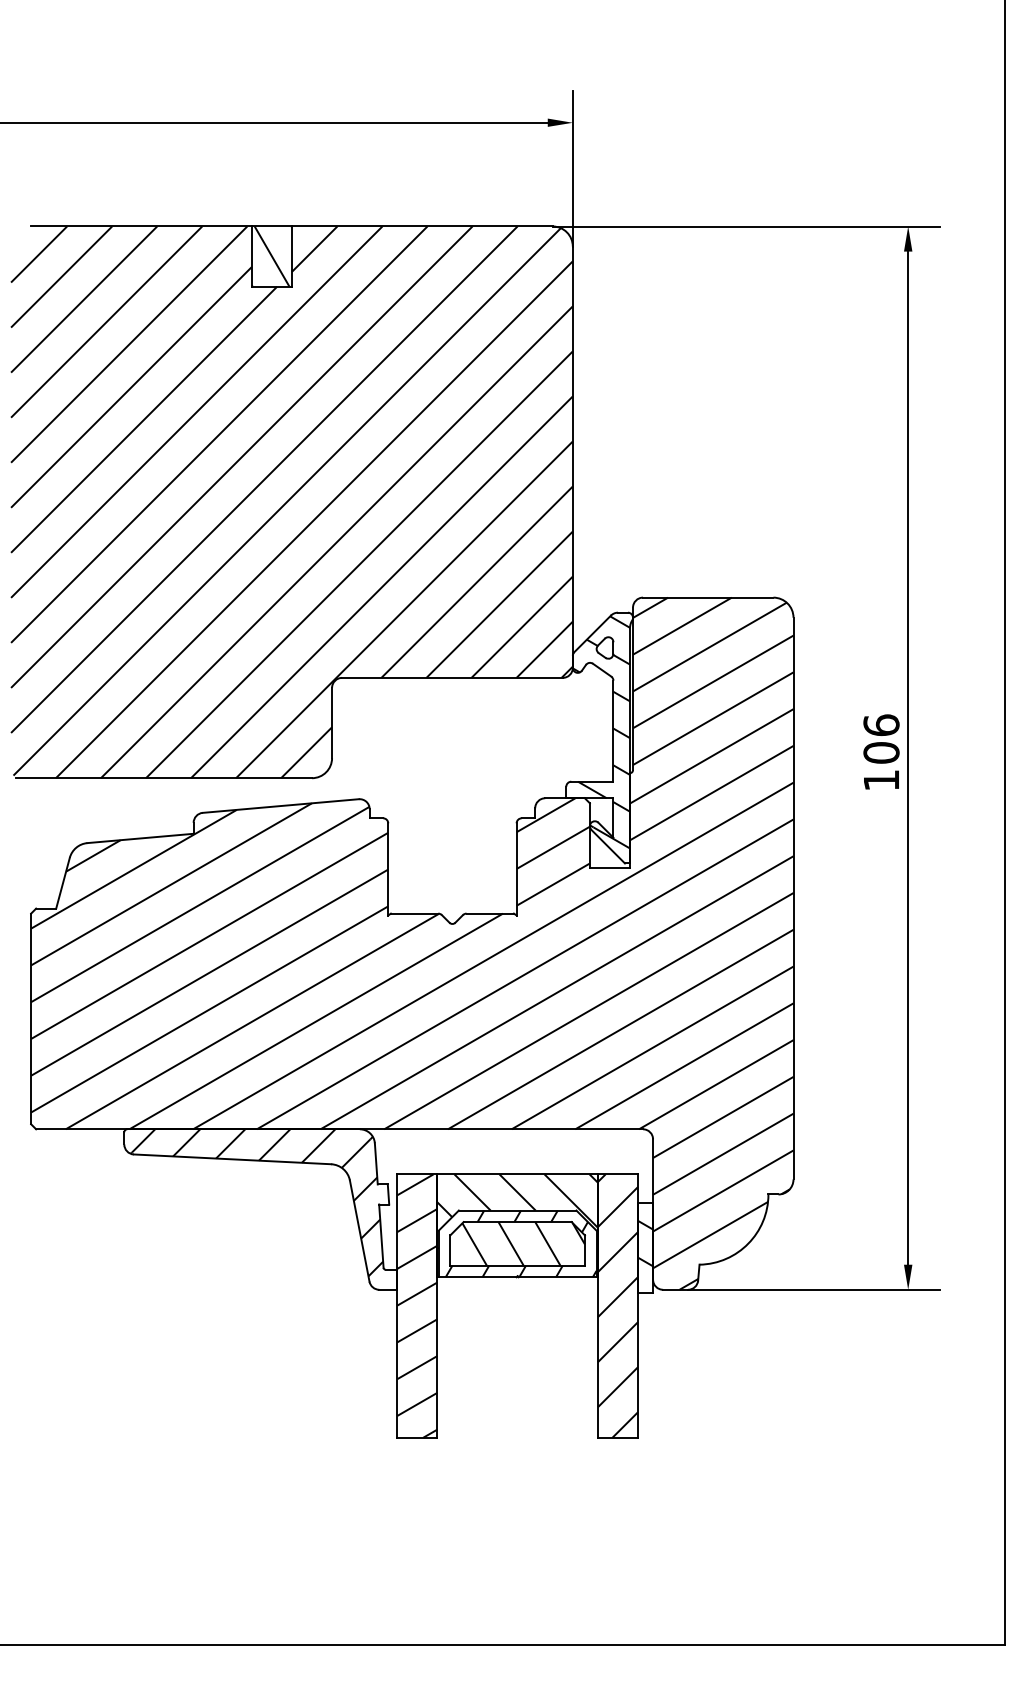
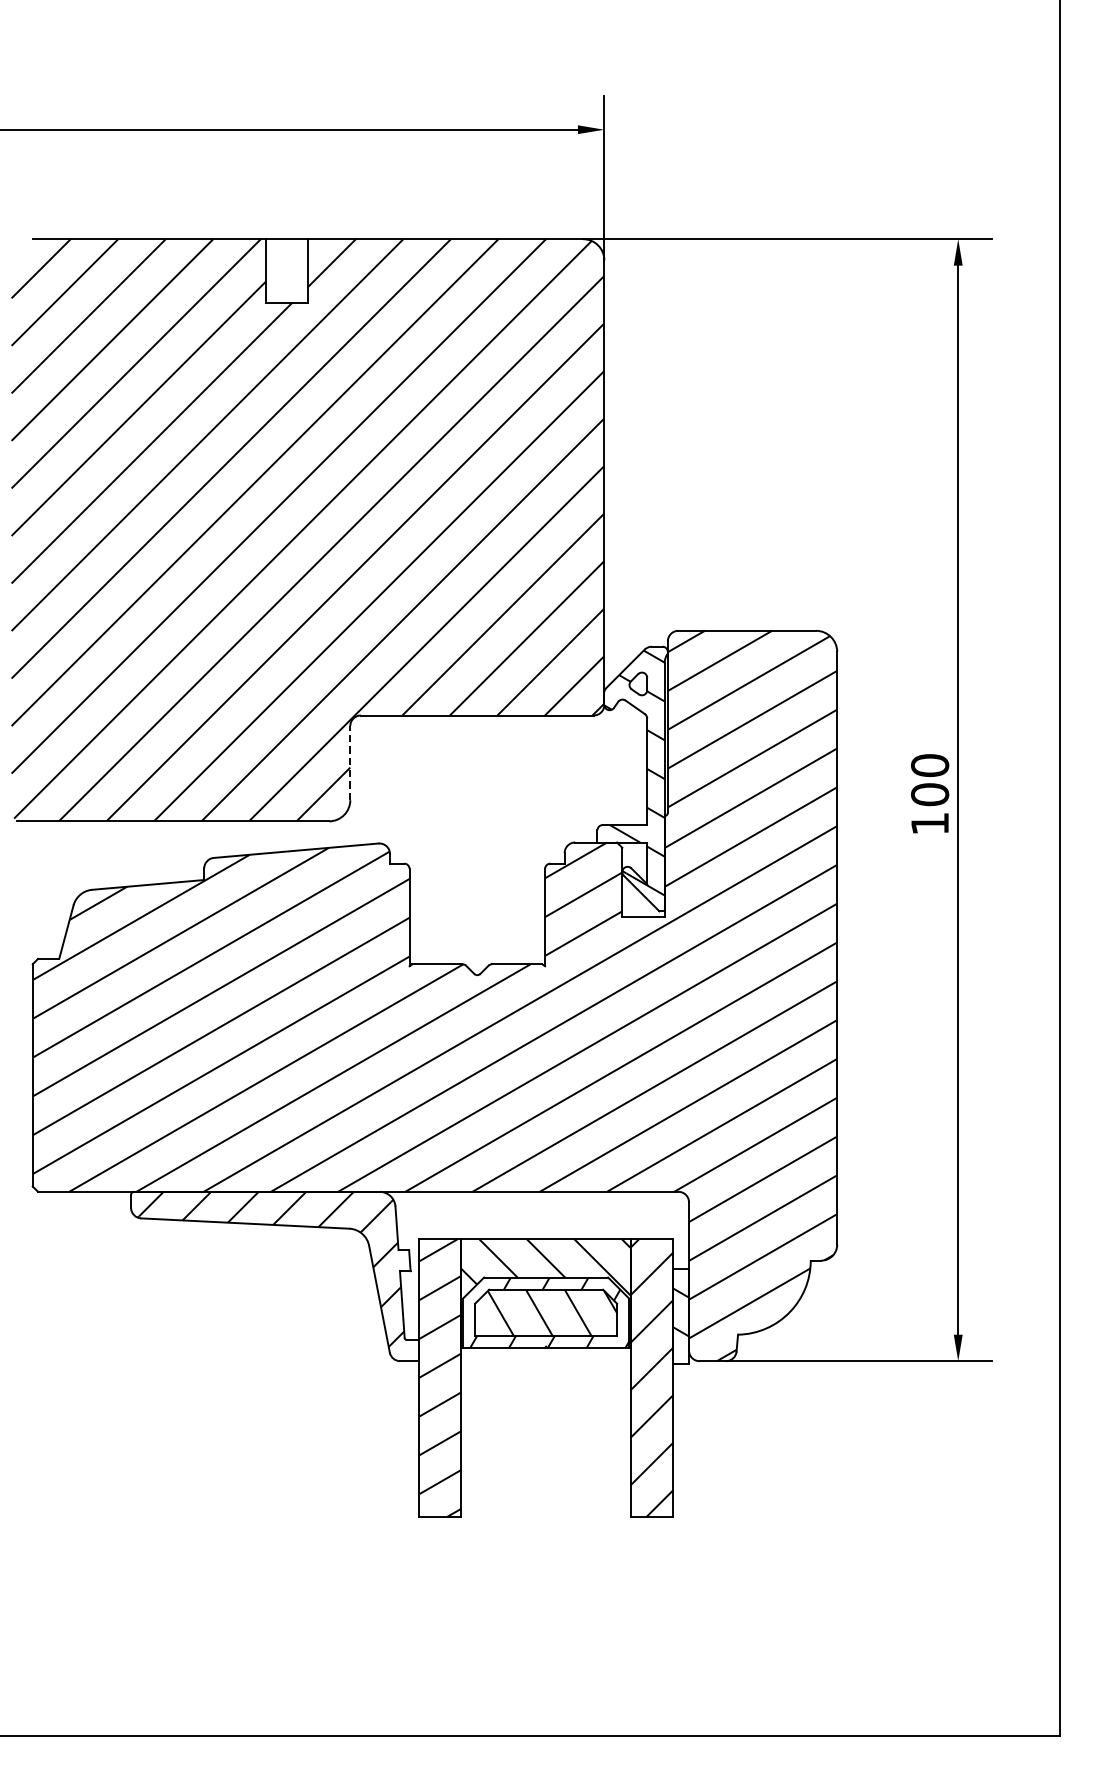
hatch: (271, 256) -> (286, 270), removed
line: (332, 722) -> (350, 762), solid -> dashed
text: (881, 725) -> (930, 765), 106 -> 100

